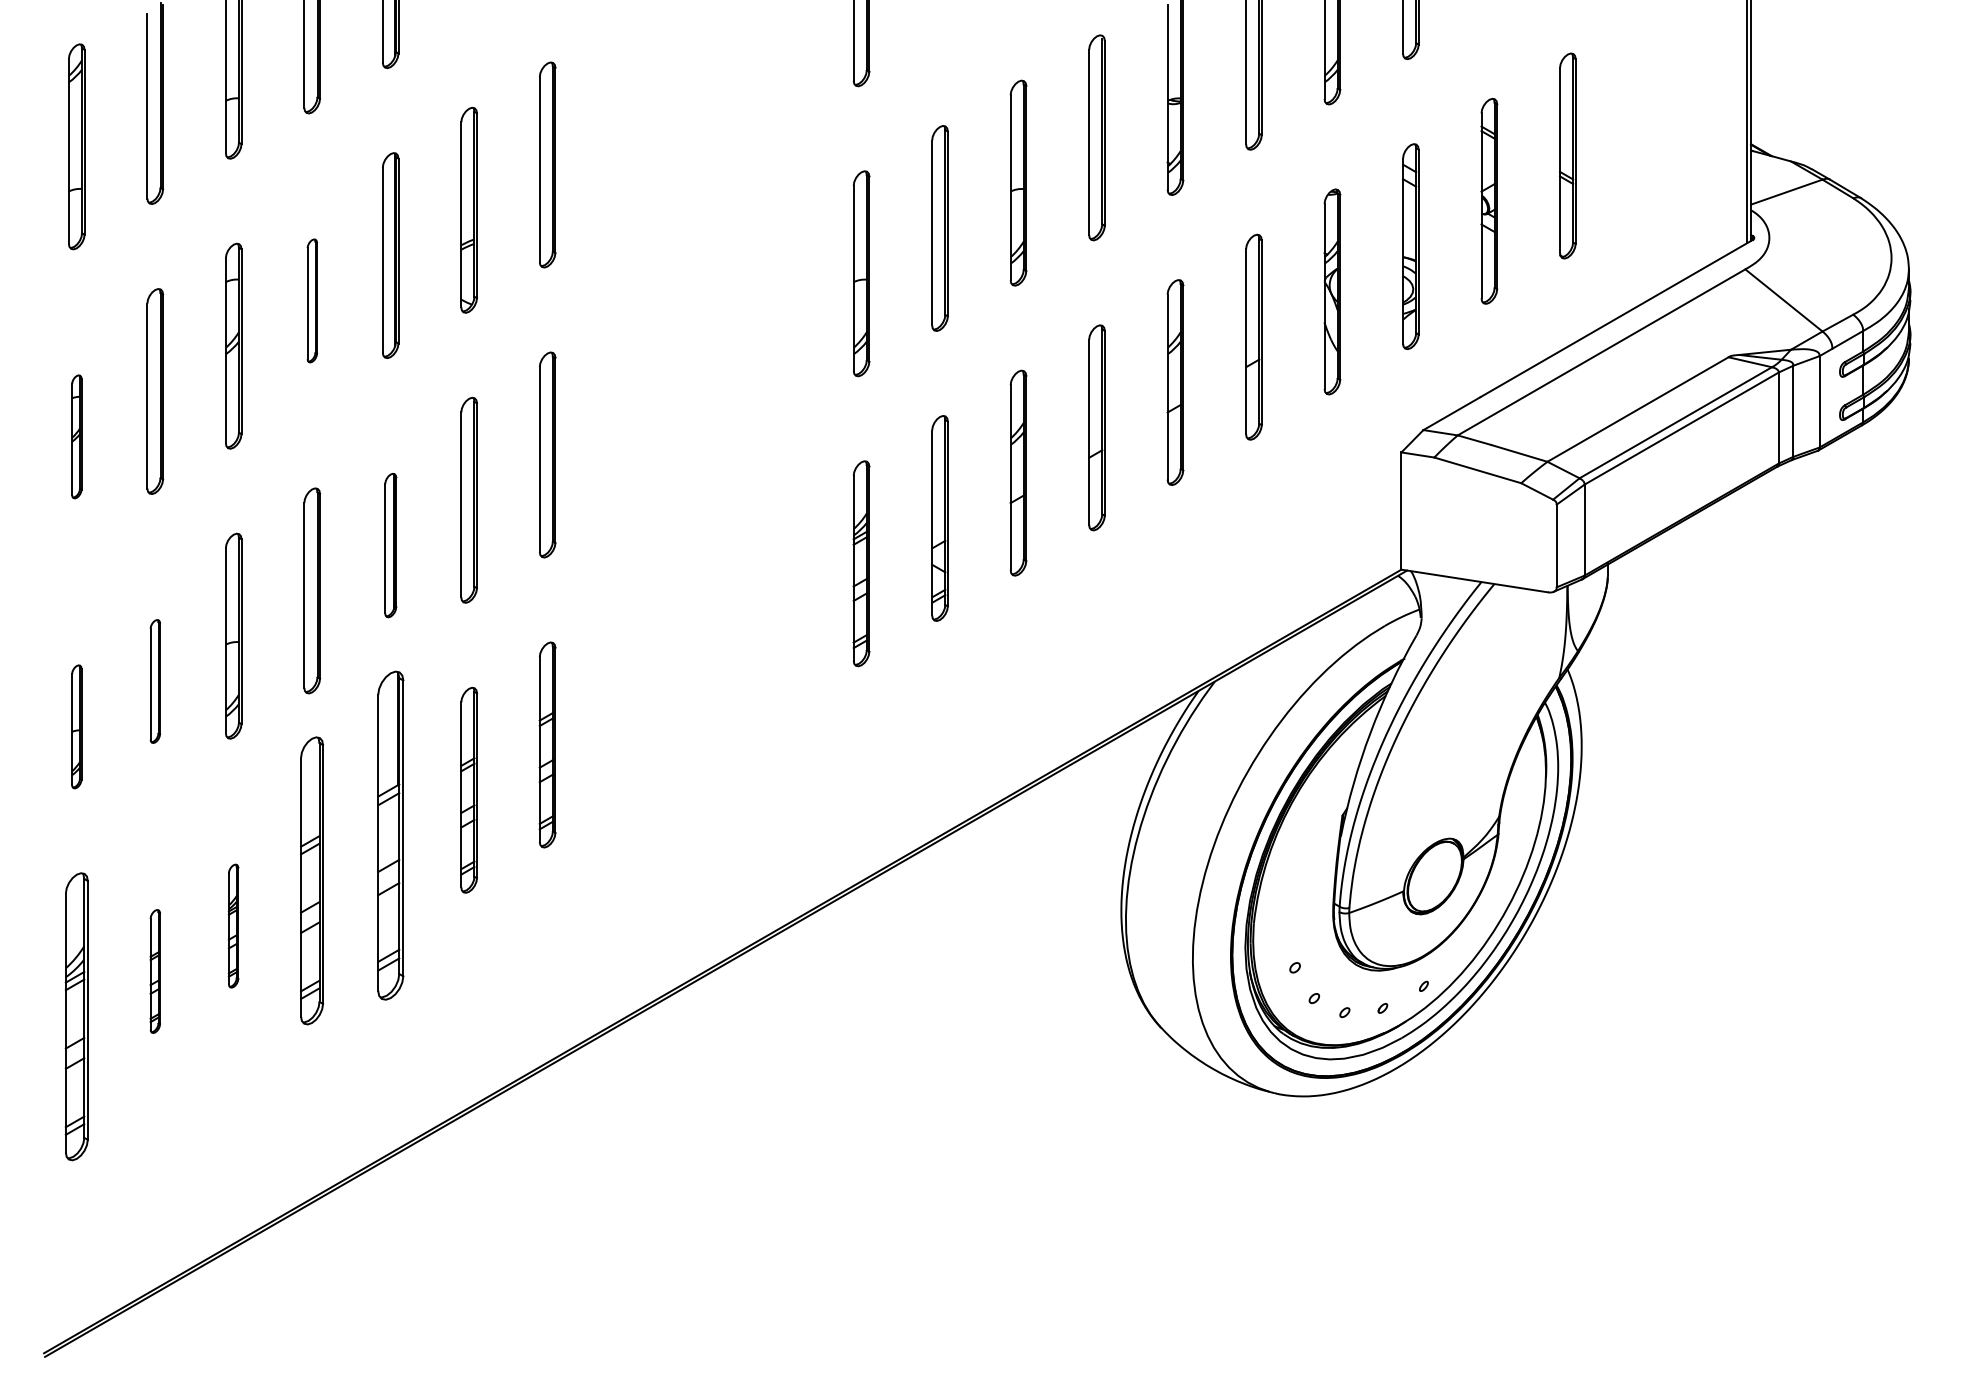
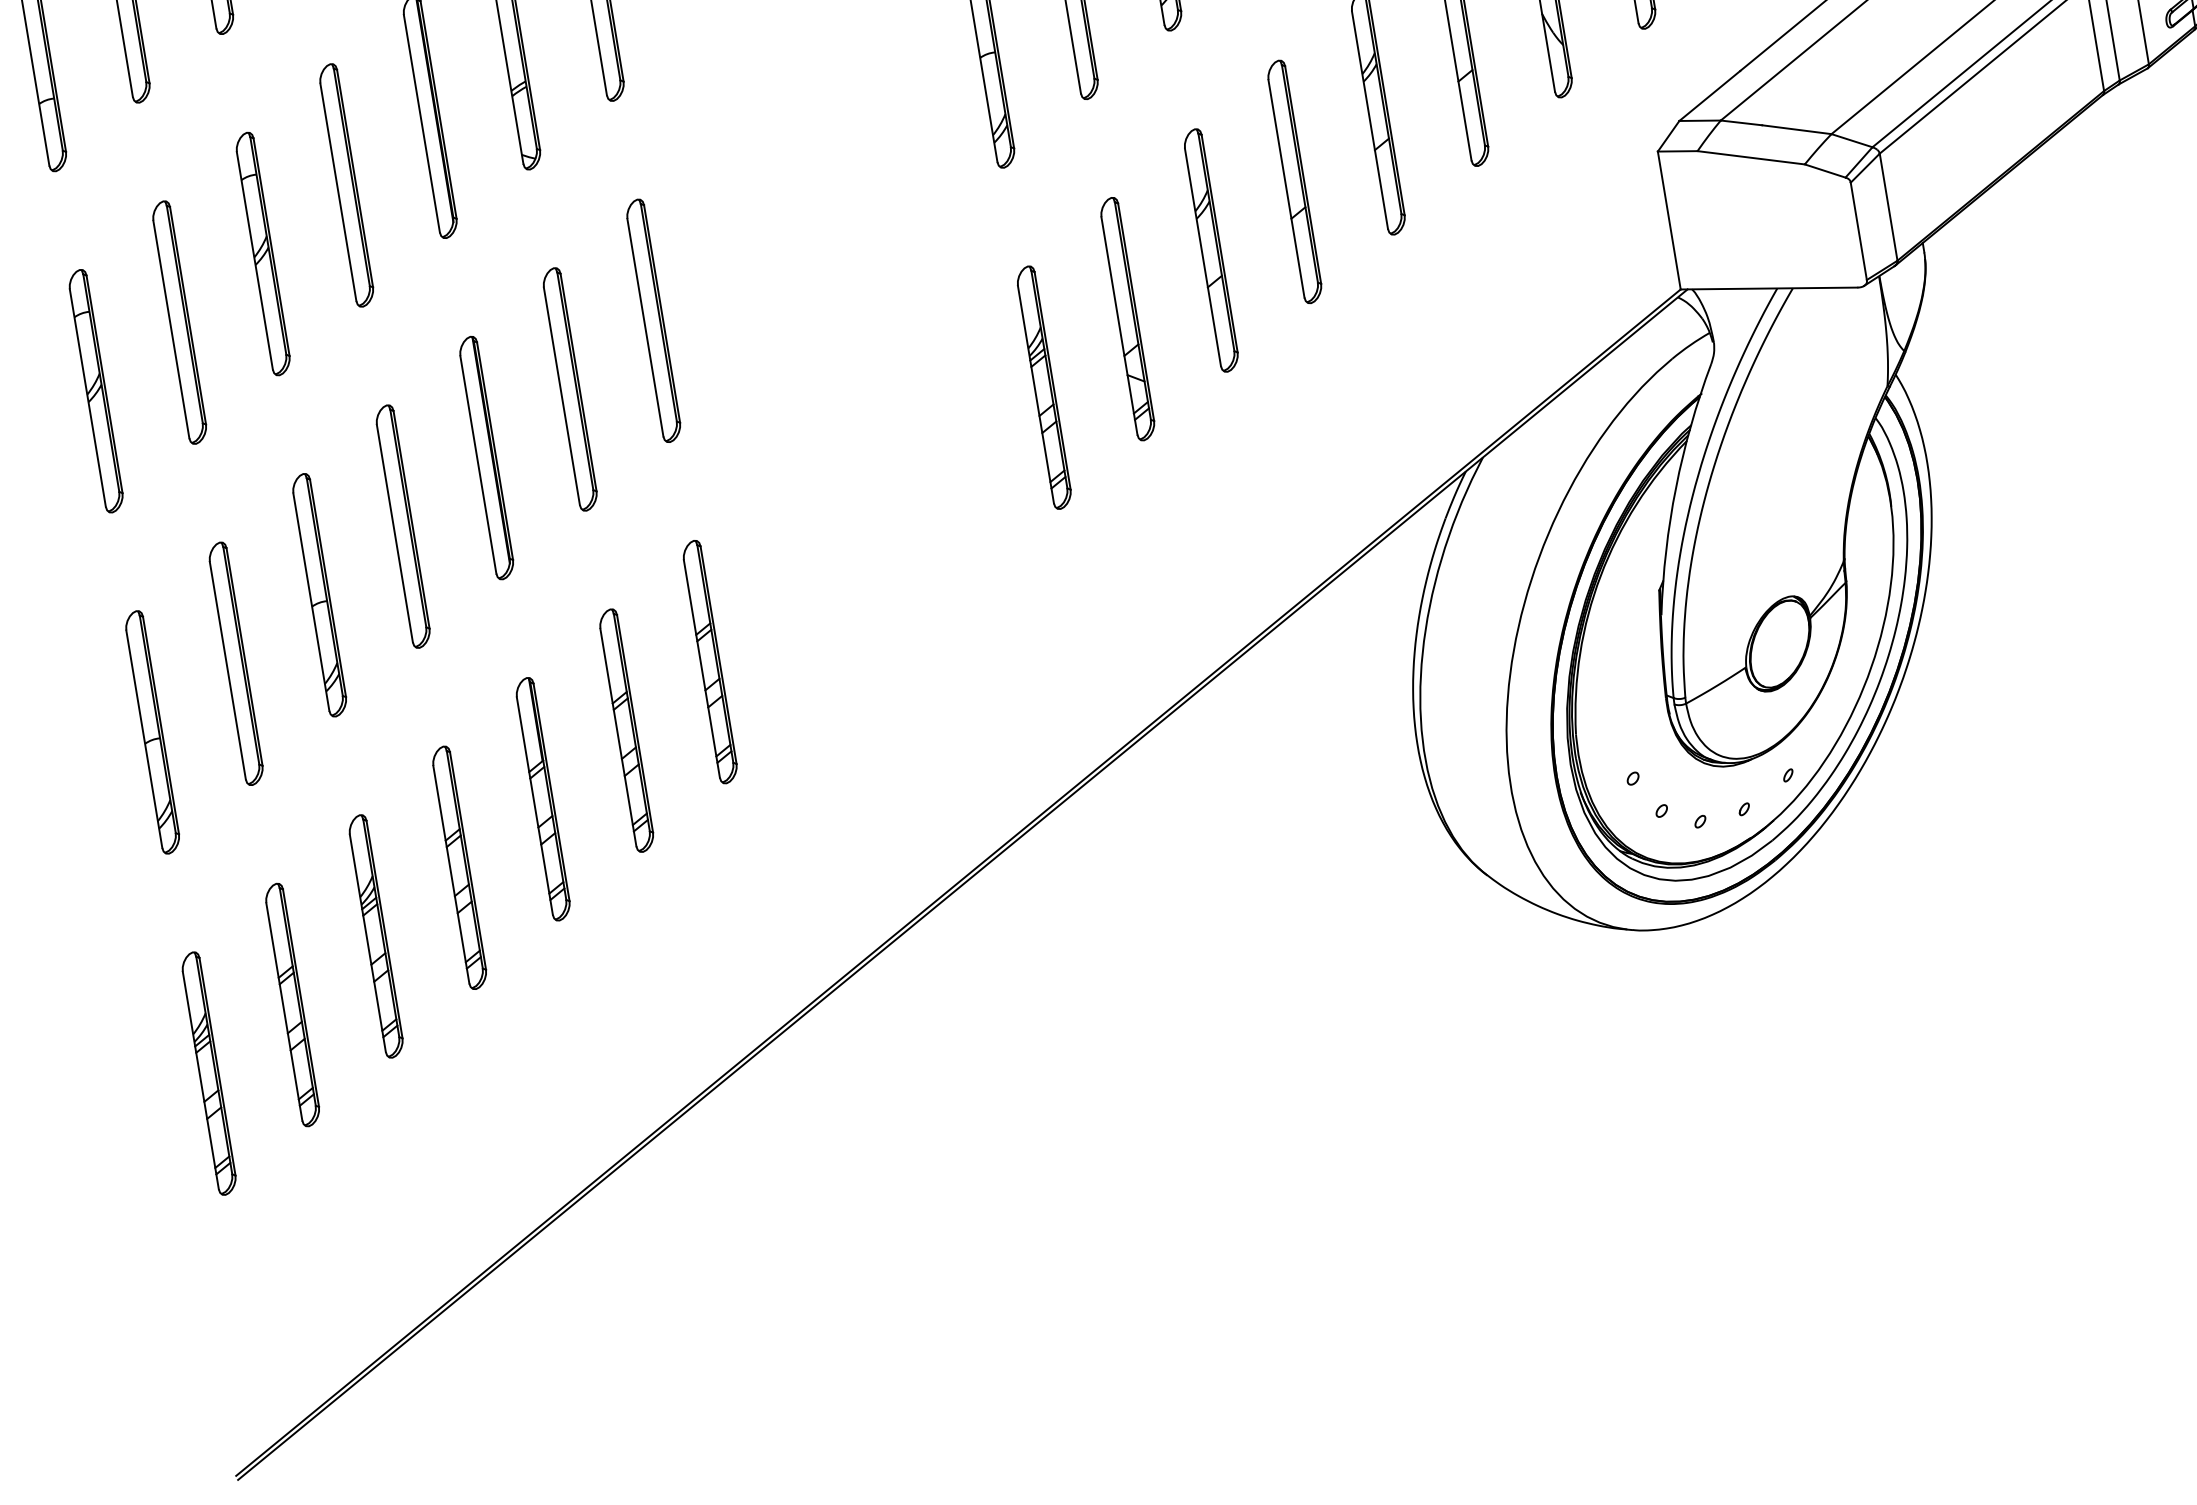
part: (312, 300) -> (347, 184), size x1.67
part: (76, 436) -> (95, 390), size x1.67
part: (390, 545) -> (486, 457), size x1.43
part: (155, 681) -> (236, 663), size x1.67
part: (76, 726) -> (152, 732), size x1.67
part: (390, 835) -> (543, 799), size x0.62
part: (312, 880) -> (459, 867), size x0.71
part: (233, 925) -> (375, 935), size x1.67
part: (155, 971) -> (292, 1004), size x1.67
part: (76, 1016) -> (208, 1073), size x0.71

